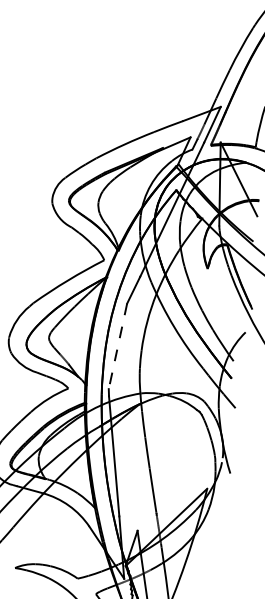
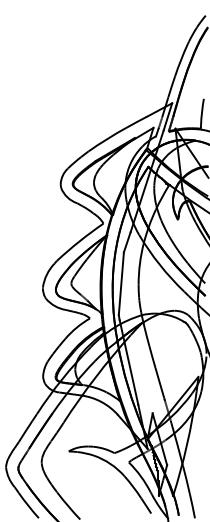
line: (118, 347) -> (121, 284), dashed -> solid

